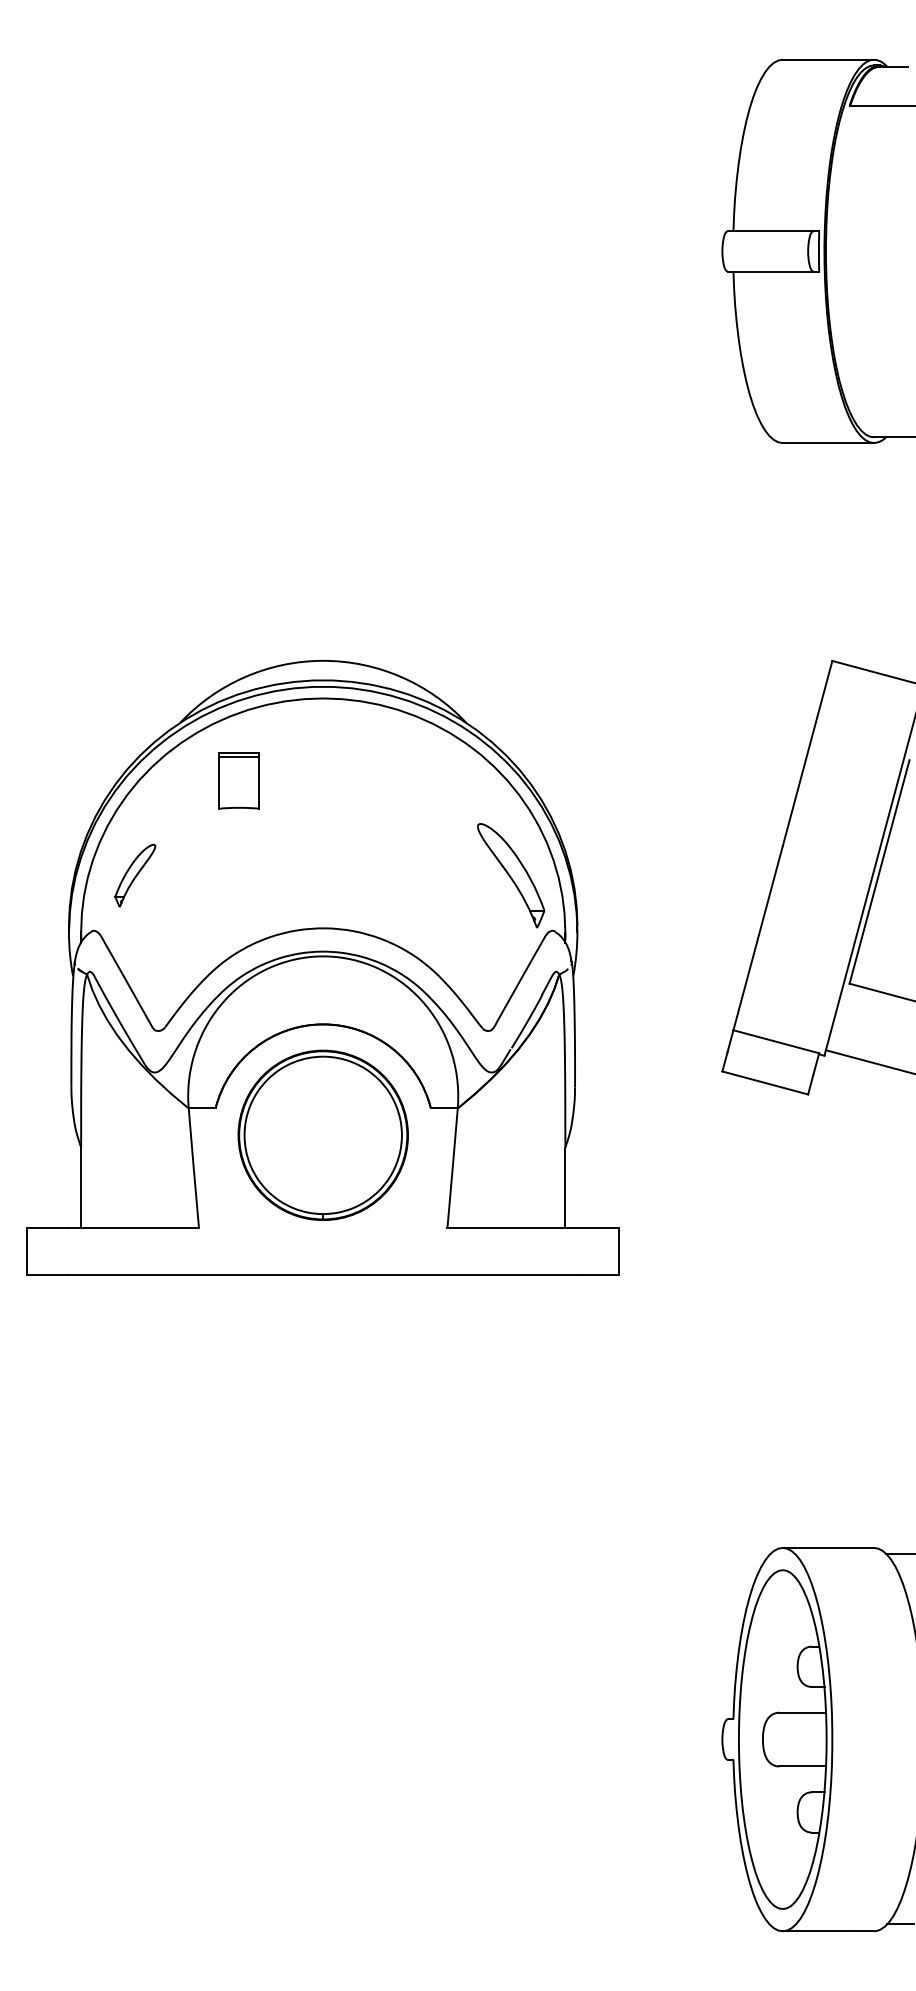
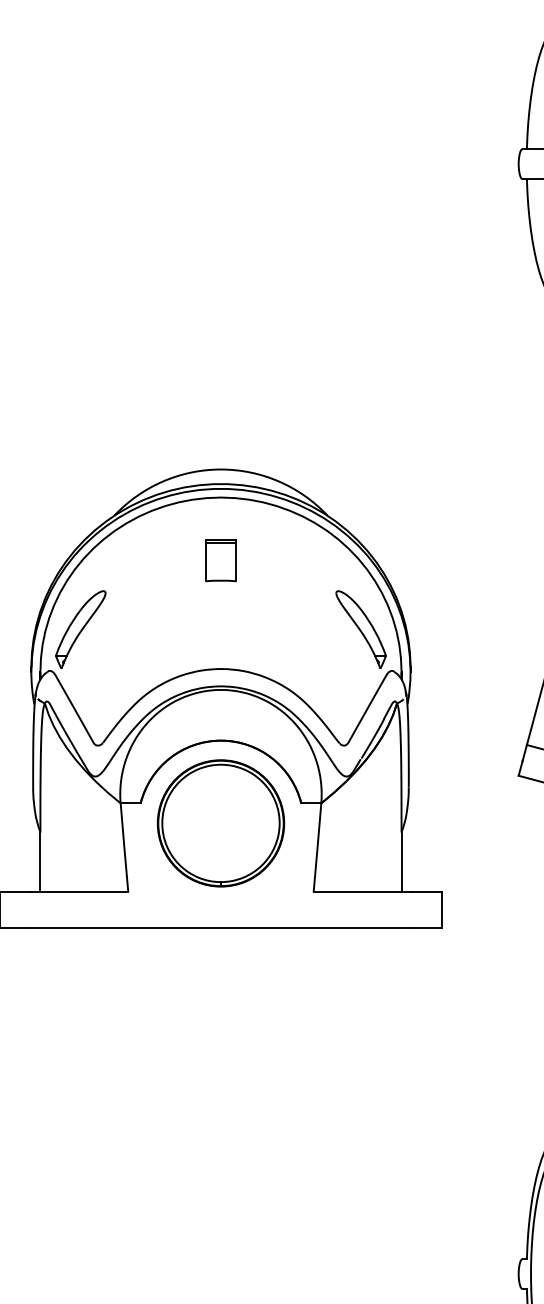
part: (238, 780) -> (220, 560), moved
part: (135, 875) -> (80, 629), size x1.67

